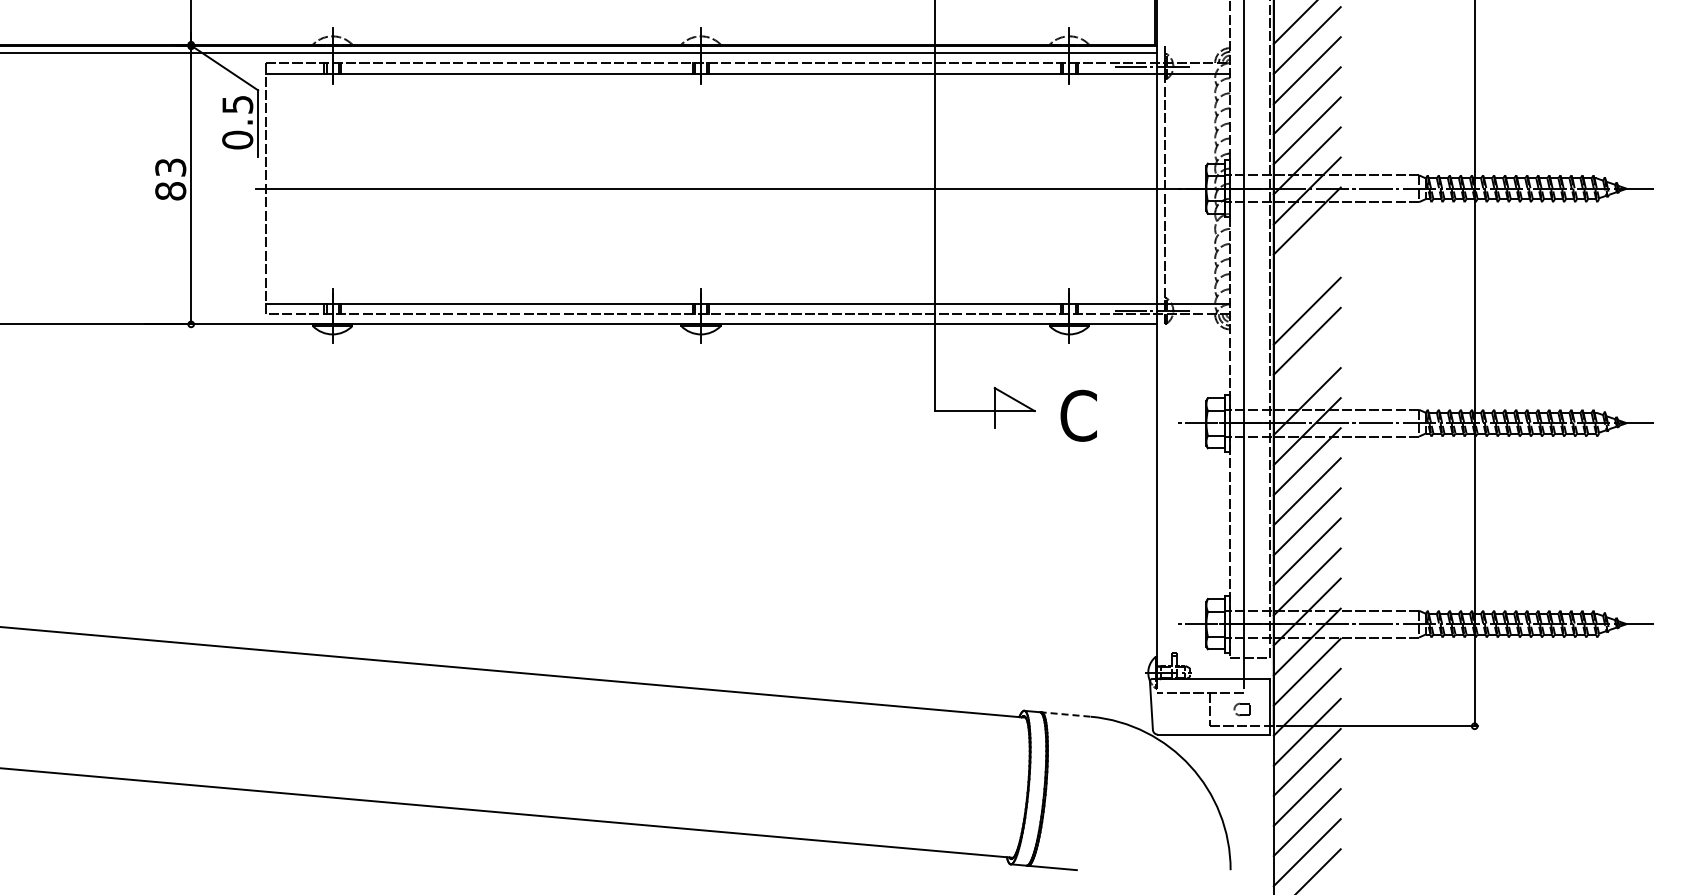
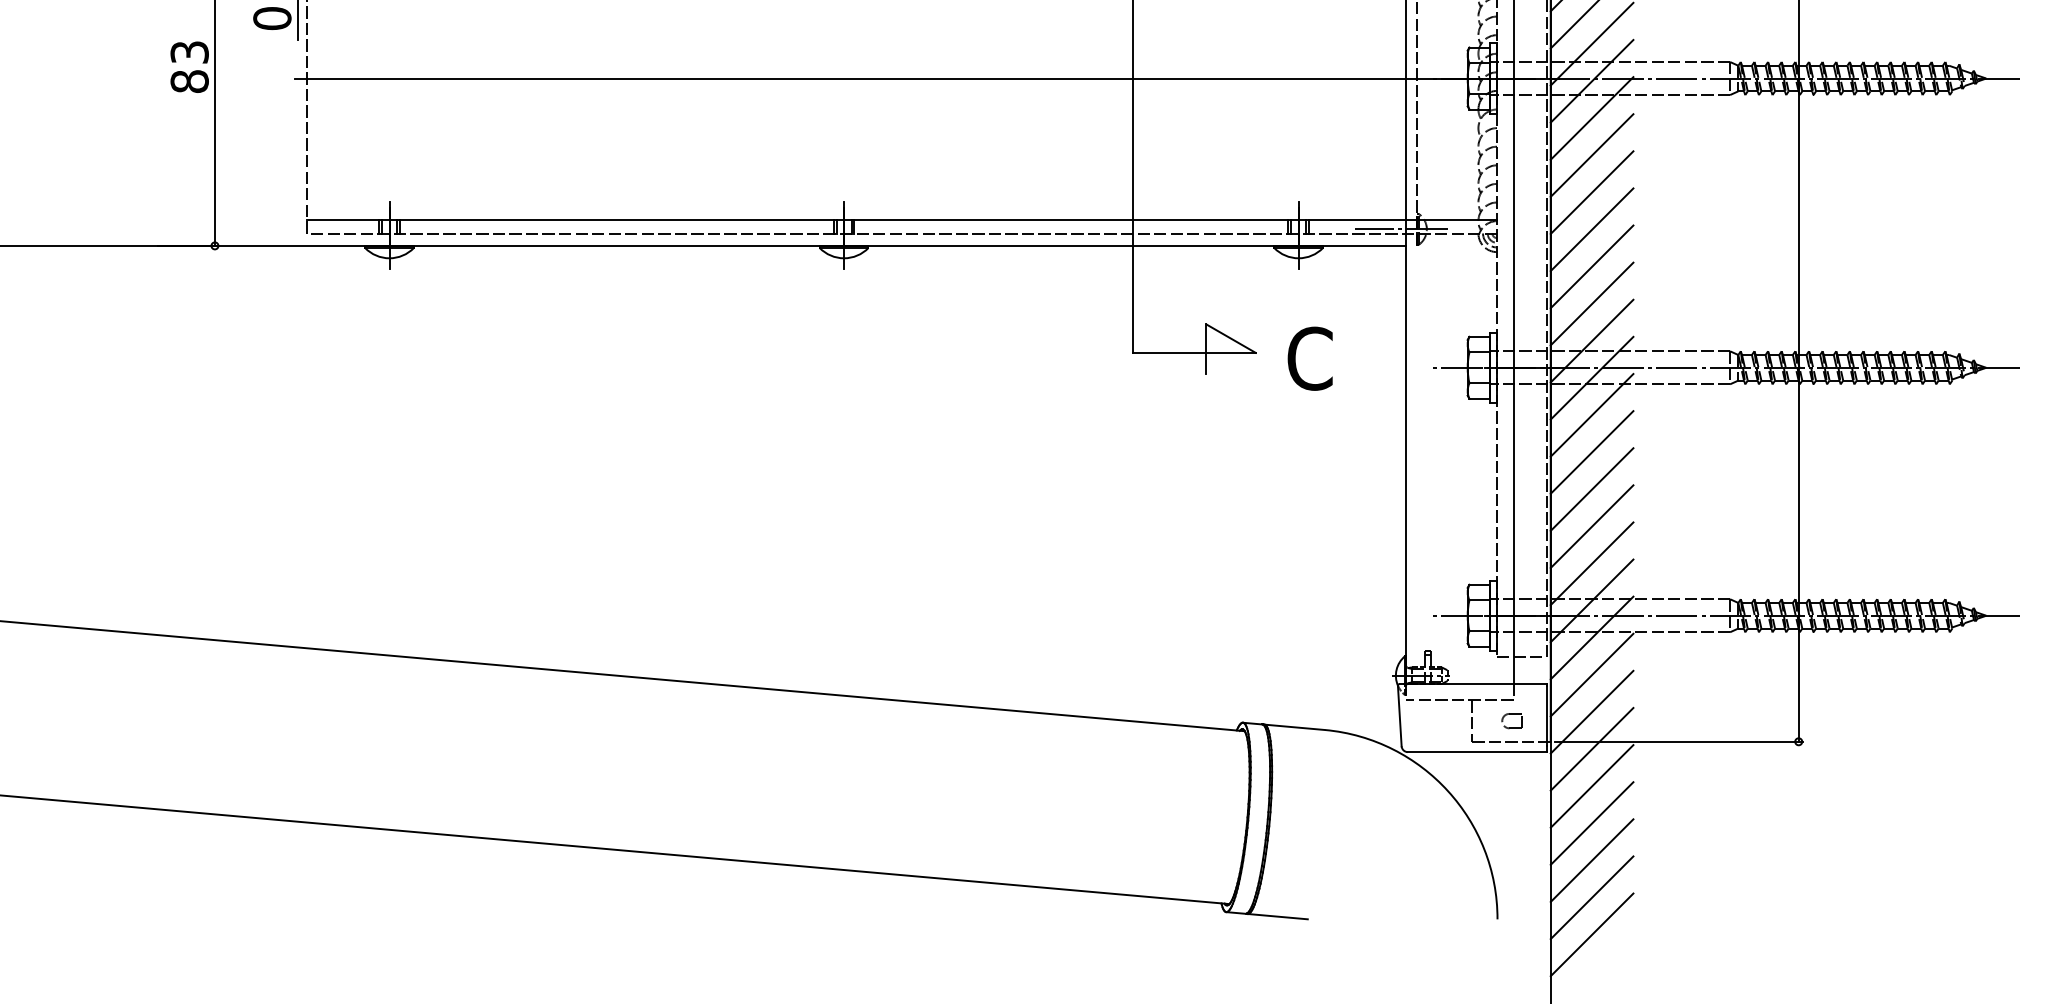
line: (1306, 250) -> (1591, 154), added
line: (1306, 280) -> (1591, 191), added
line: (1306, 370) -> (1591, 302), added
line: (1065, 714) -> (1293, 727), dashed -> solid

